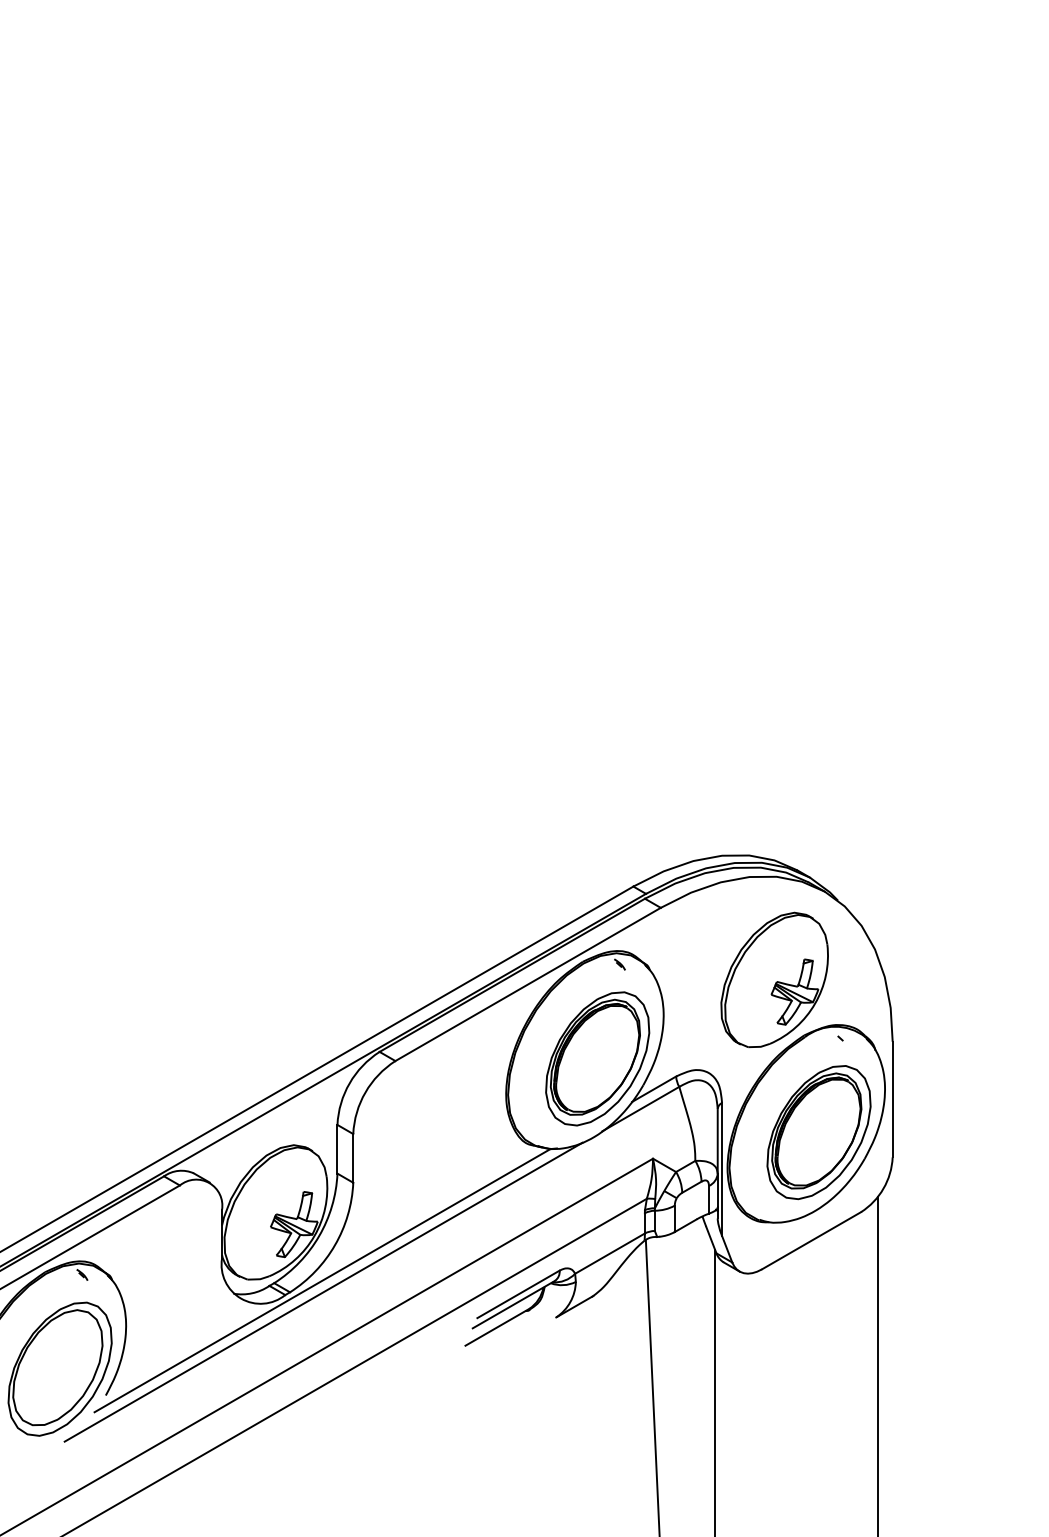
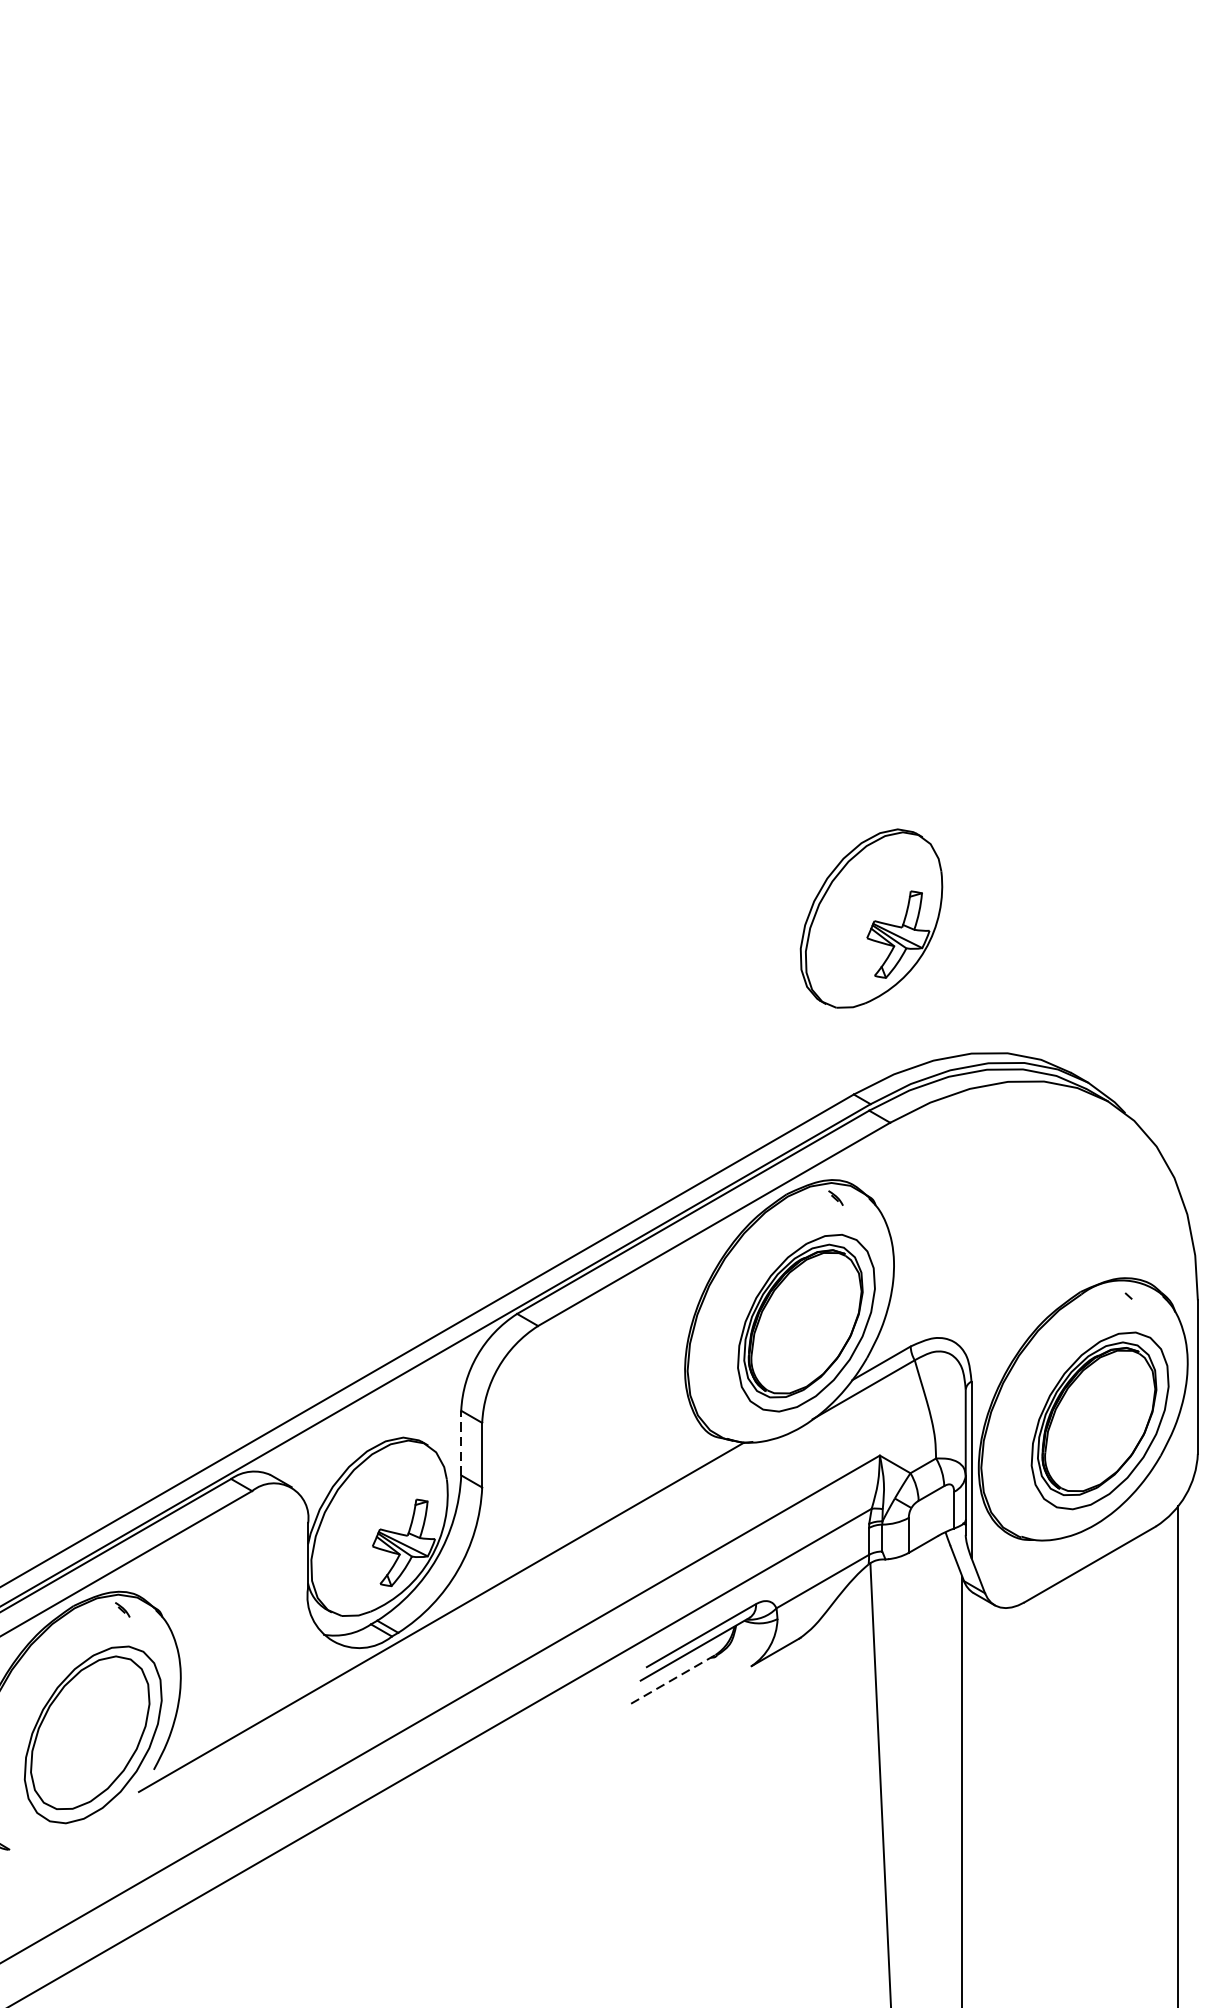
part: (774, 979) -> (871, 917), moved
line: (337, 1148) -> (461, 1442), solid -> dashed
line: (323, 1291) -> (442, 1631), removed
line: (497, 1327) -> (673, 1679), solid -> dashed

